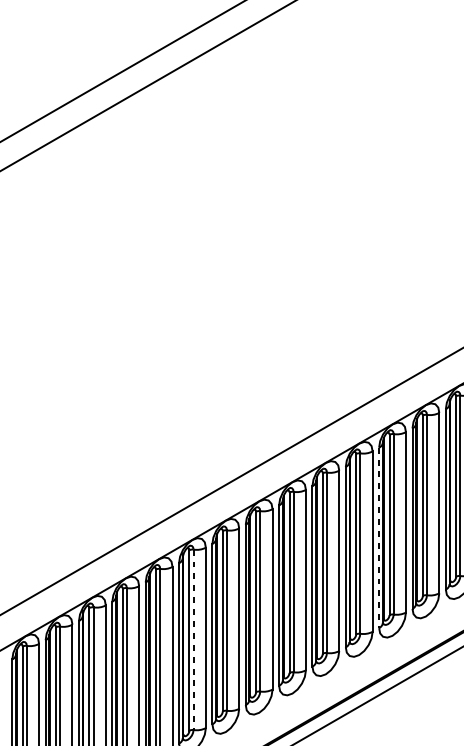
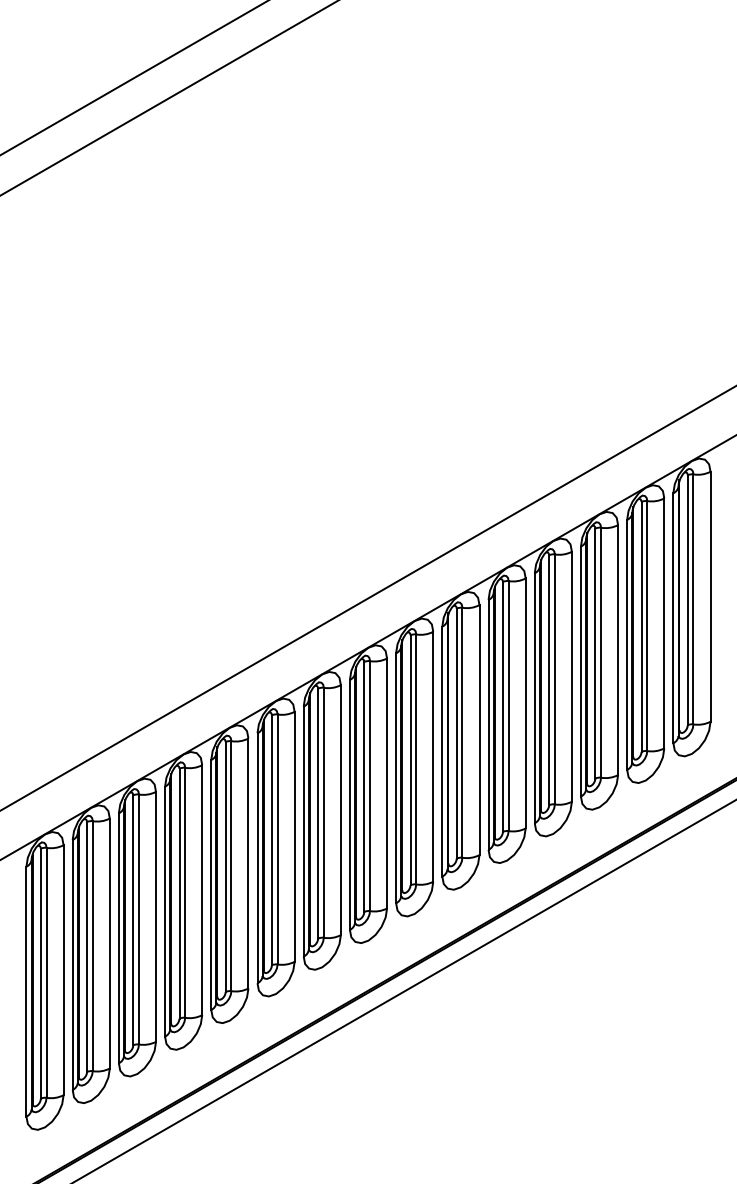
line: (378, 538) -> (534, 698), dashed -> solid
line: (193, 639) -> (277, 839), dashed -> solid

